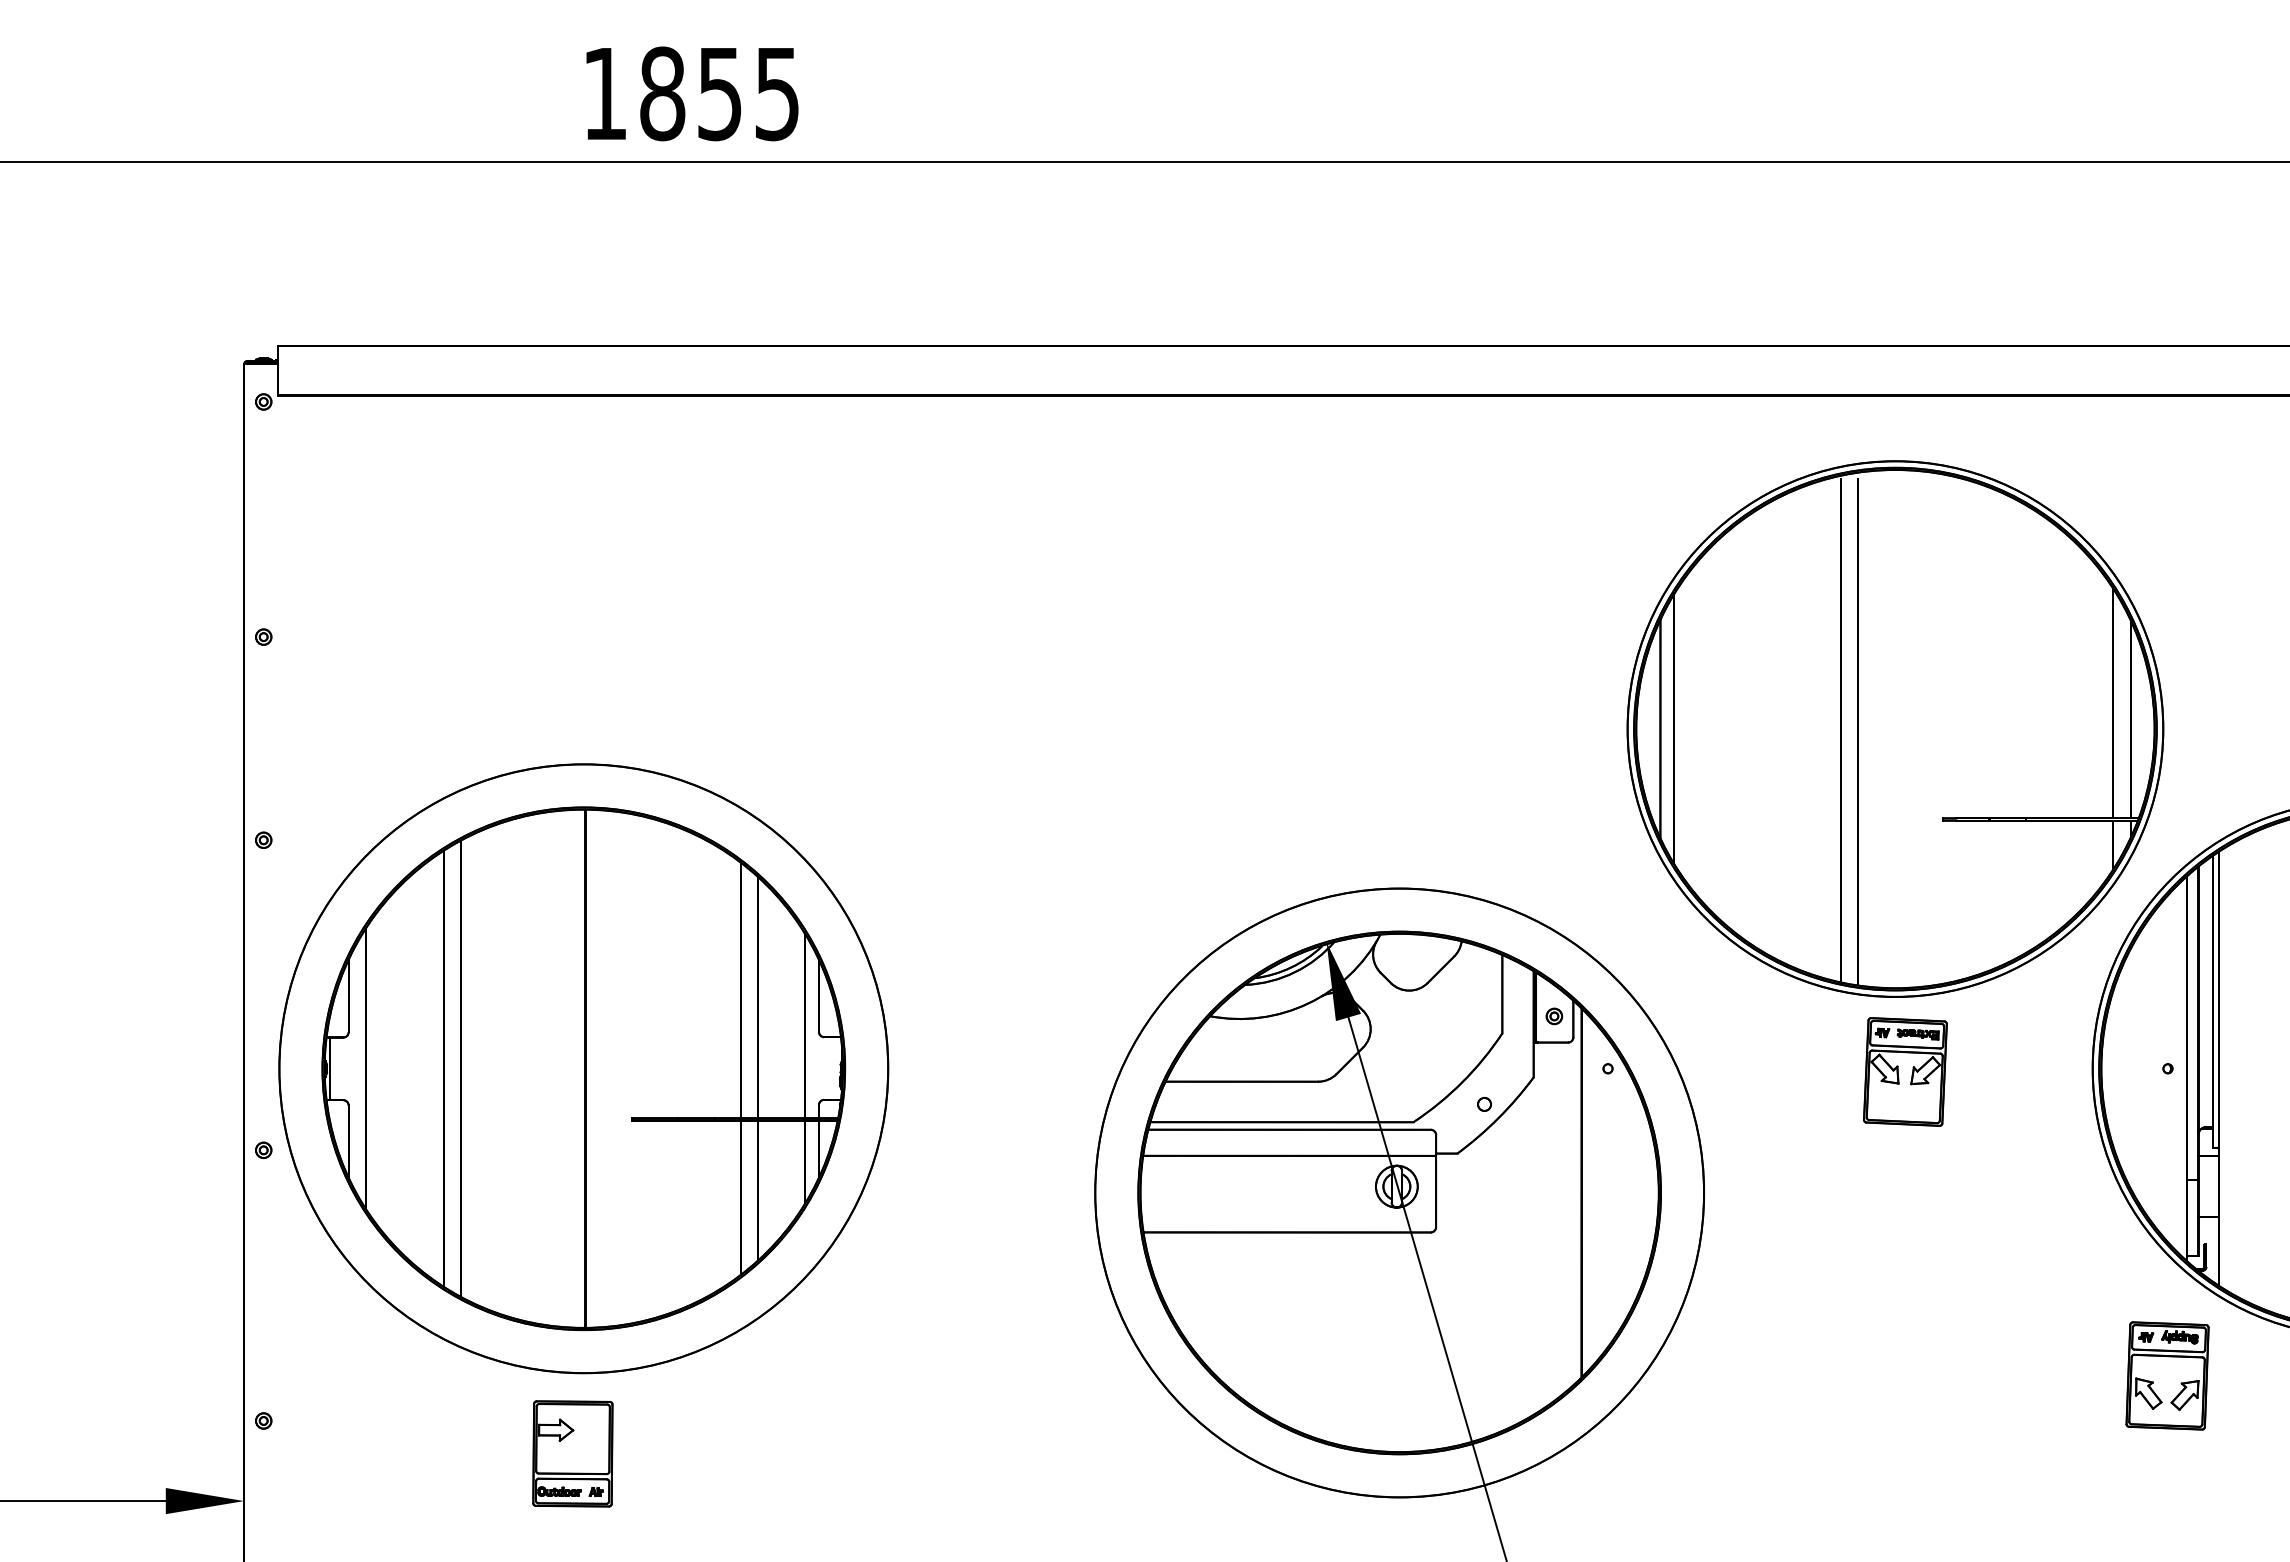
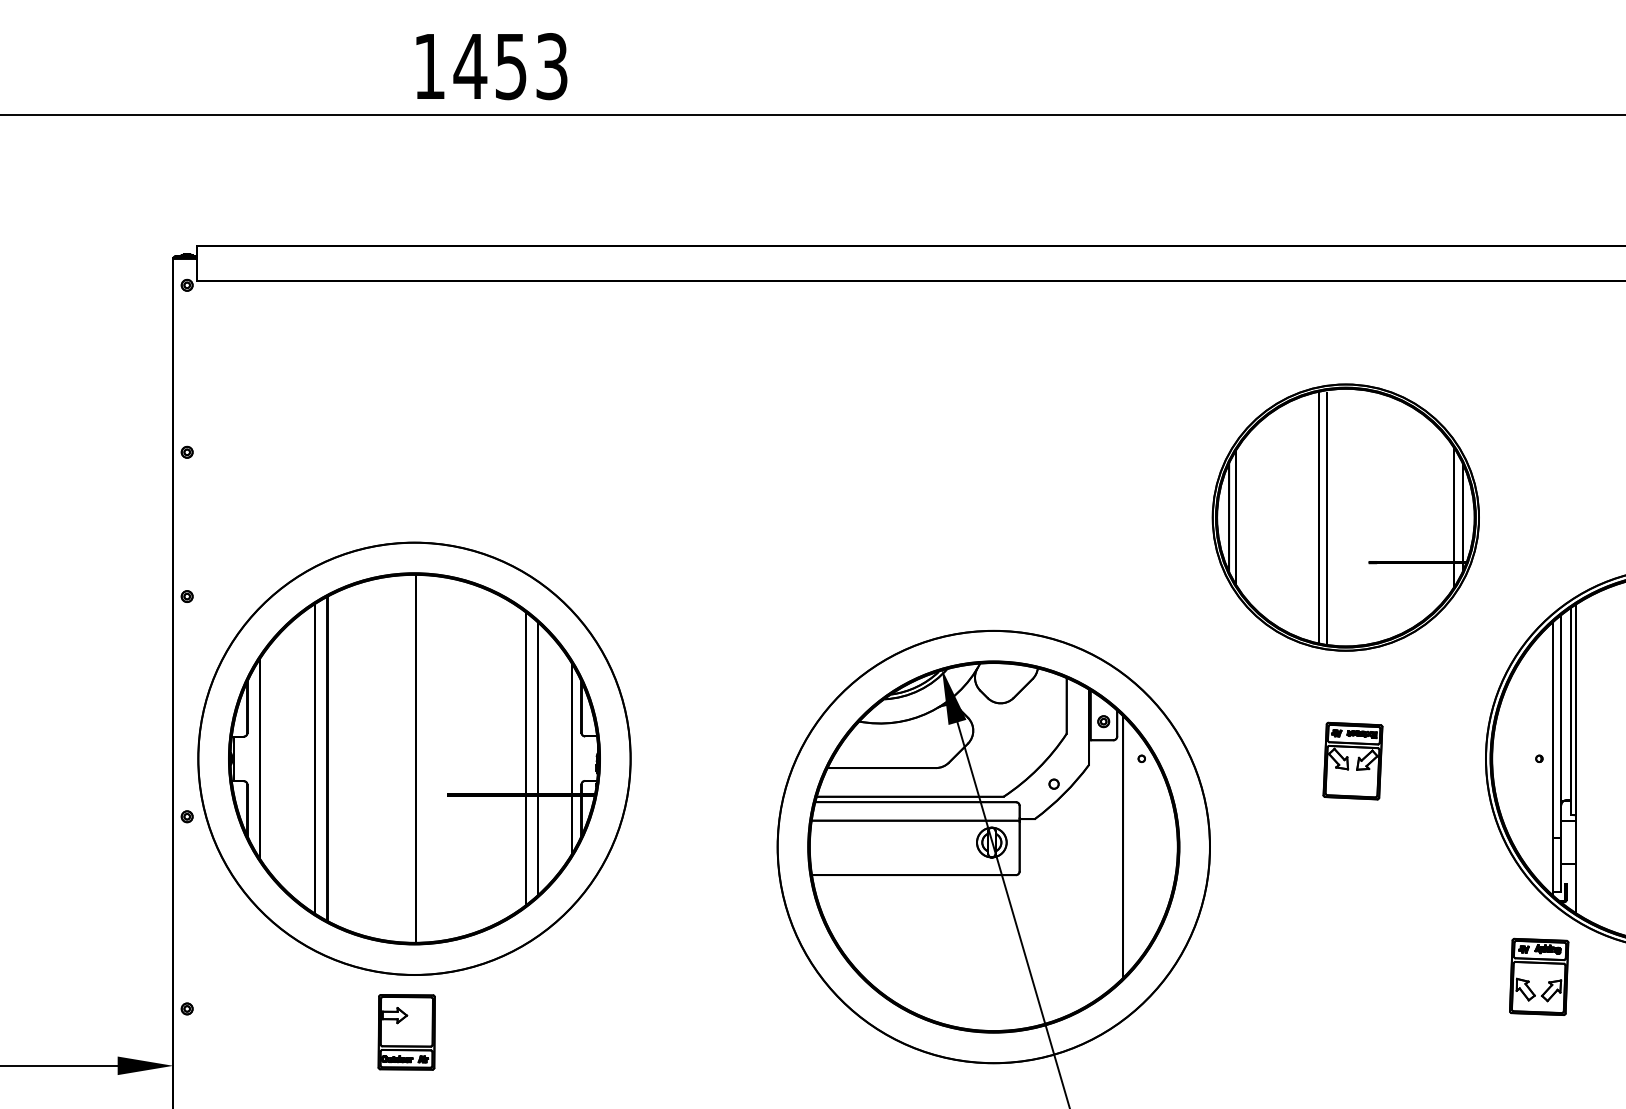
text: (718, 93) -> (510, 66), 1855 -> 1453
part: (1895, 728) -> (1345, 517), size x0.7

